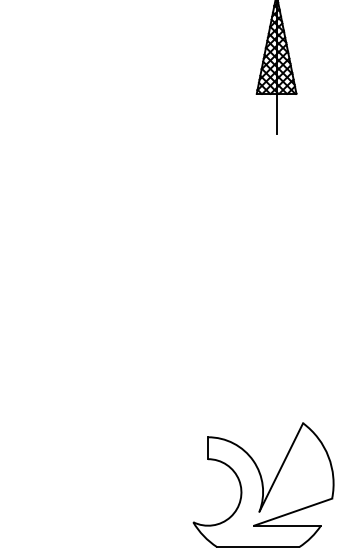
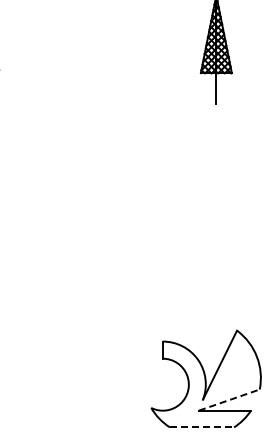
line: (293, 511) -> (229, 399), solid -> dashed
line: (258, 547) -> (202, 427), solid -> dashed

